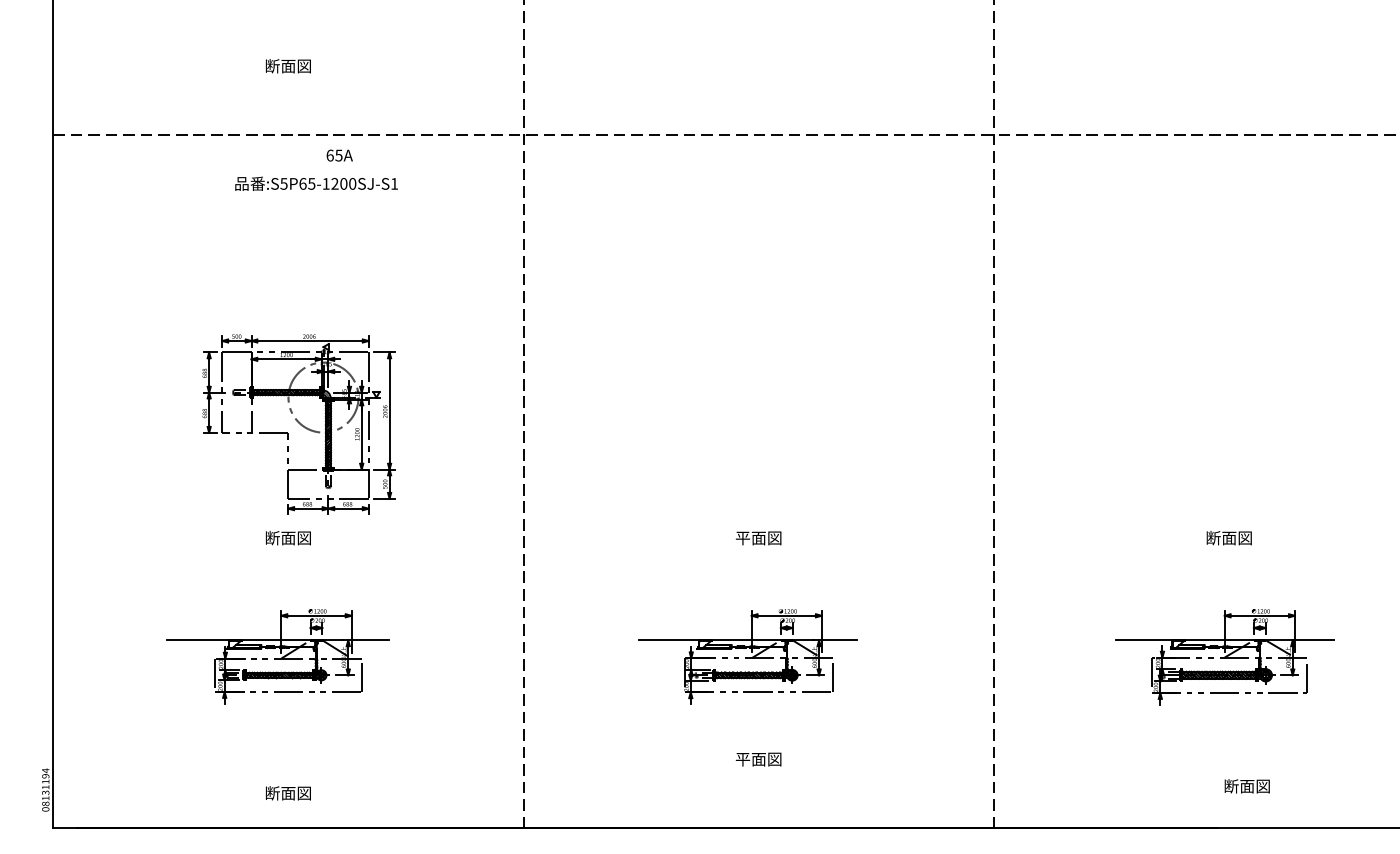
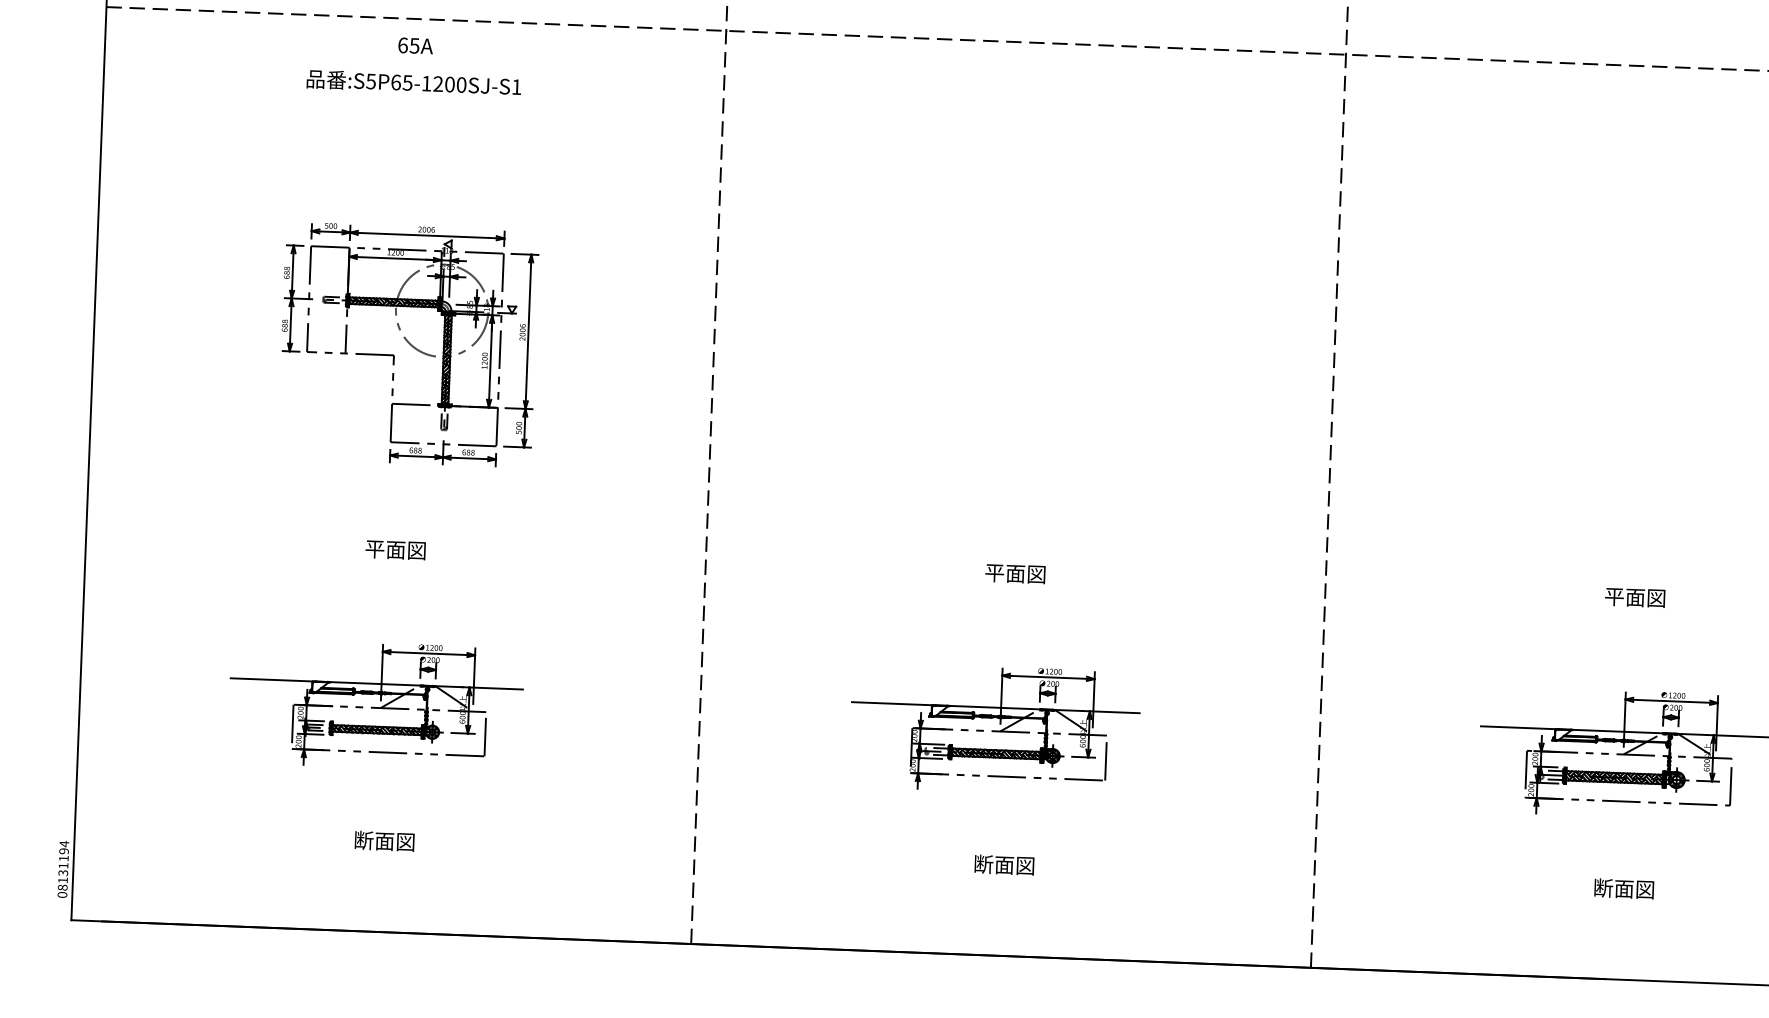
text: (339, 155) -> (415, 45), moved
text: (316, 183) -> (413, 82), moved
part: (298, 424) -> (407, 344), moved
text: (272, 537) -> (374, 548), 断面図 -> 平面図
text: (1213, 538) -> (1614, 597), 断面図 -> 平面図
text: (742, 759) -> (982, 864), 平面図 -> 断面図
text: (1246, 786) -> (1623, 889), moved
text: (288, 793) -> (384, 841), moved

